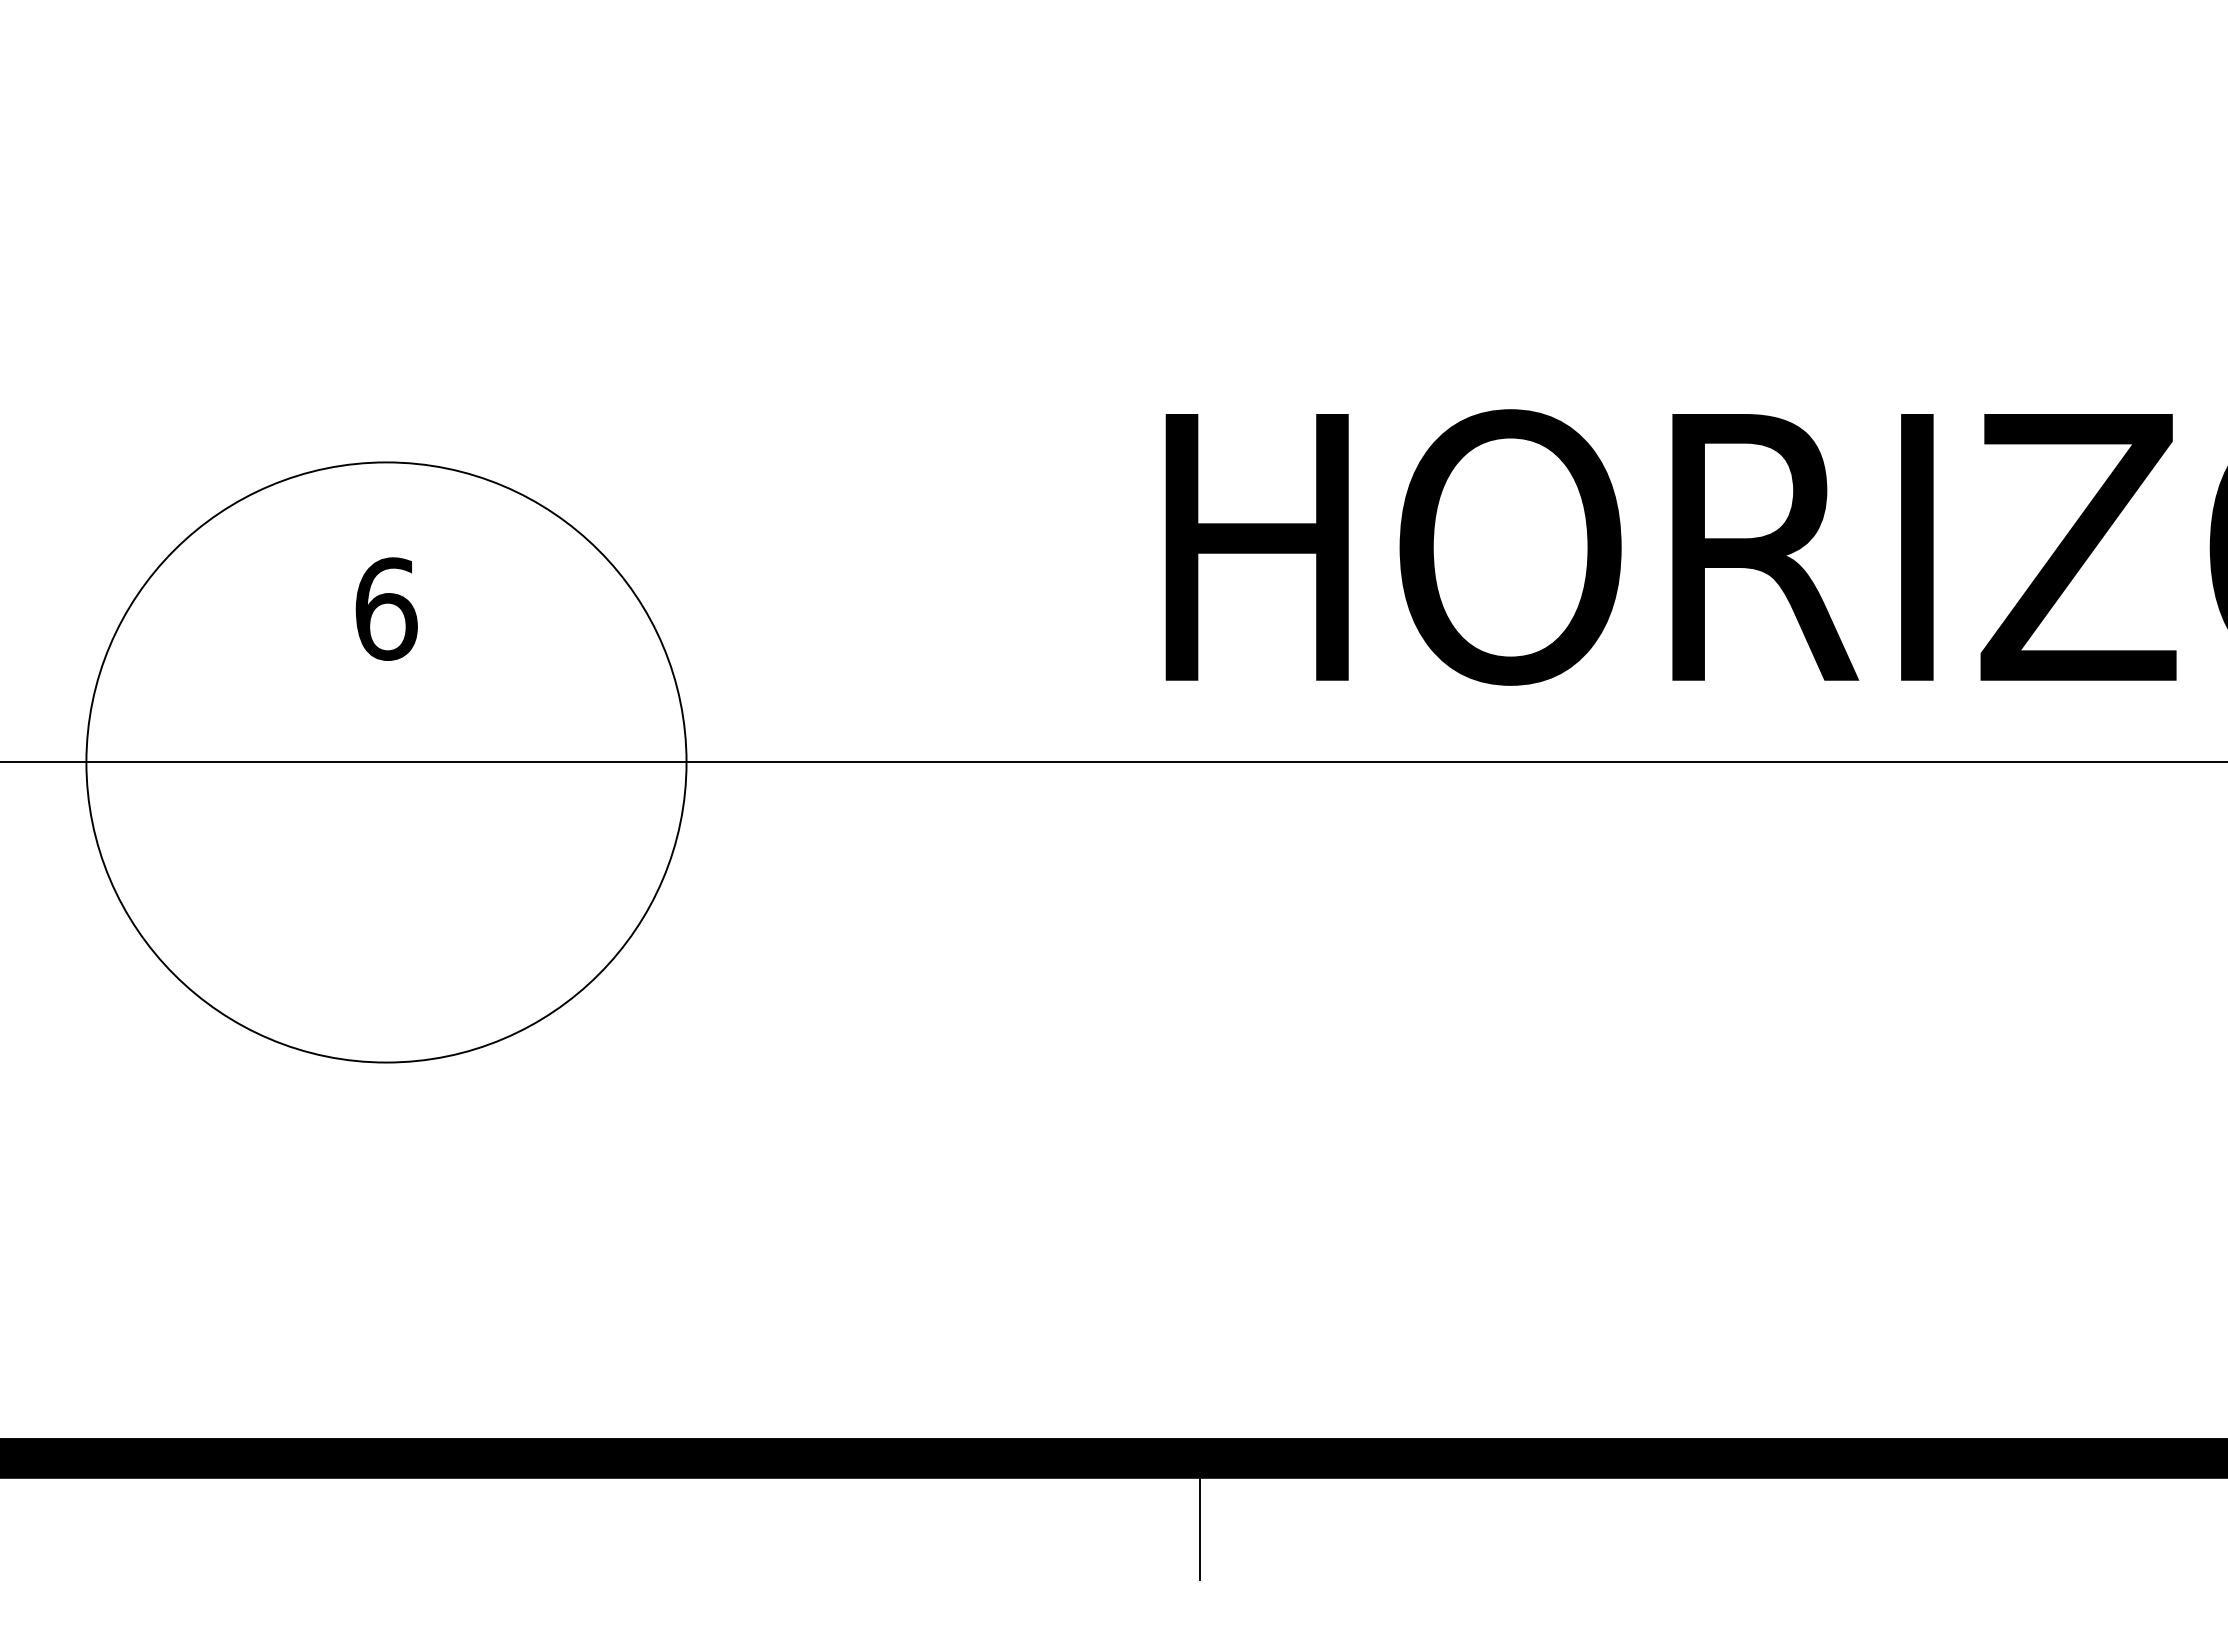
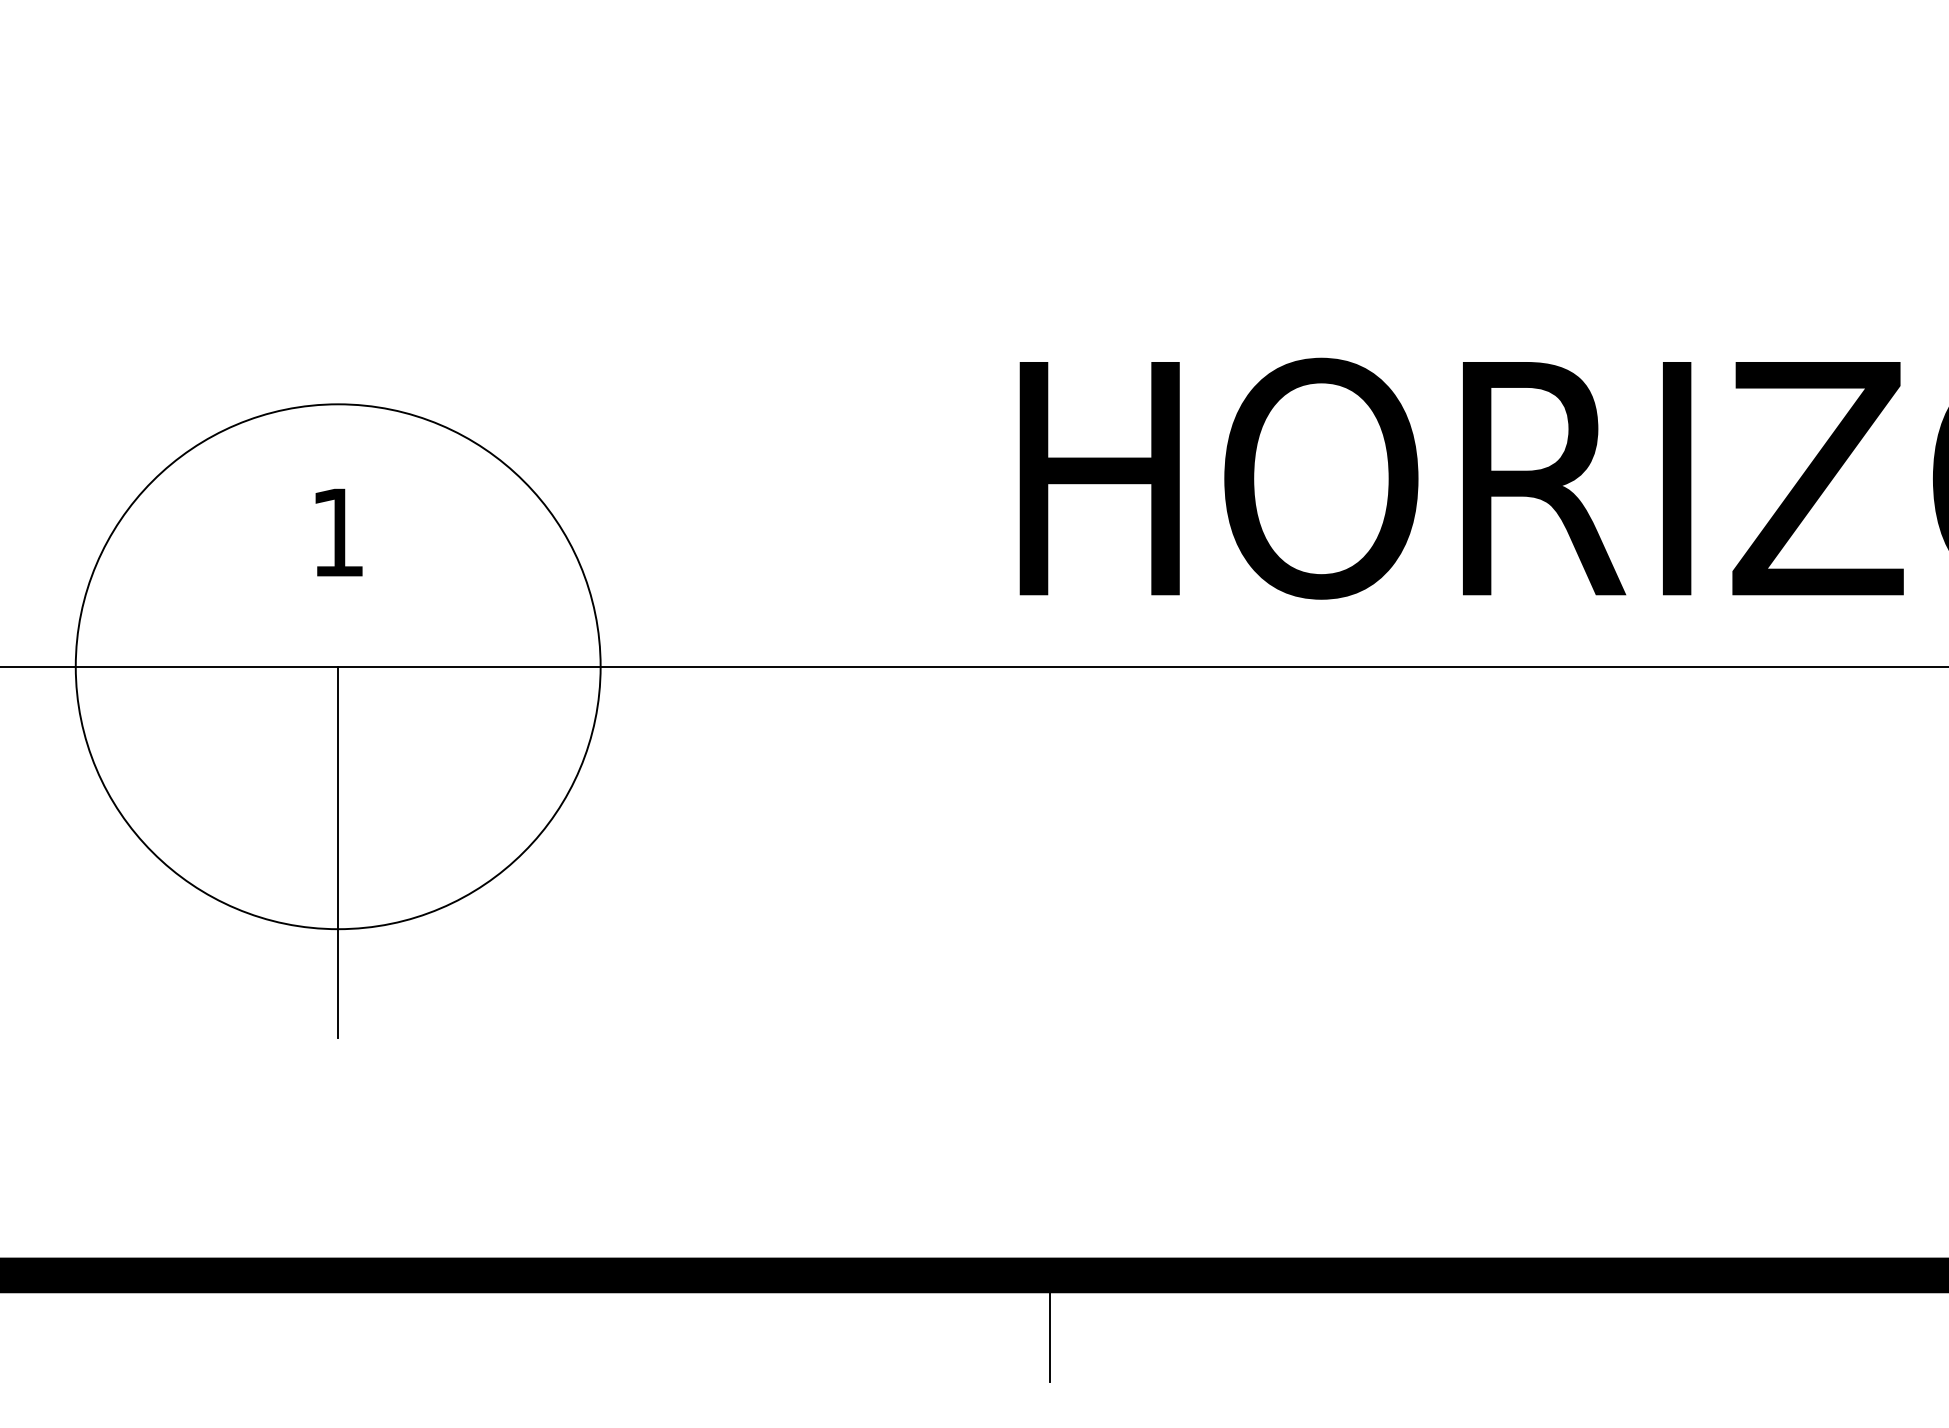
text: (386, 608) -> (338, 532), 6 -> 1
line: (386, 974) -> (338, 852), added

